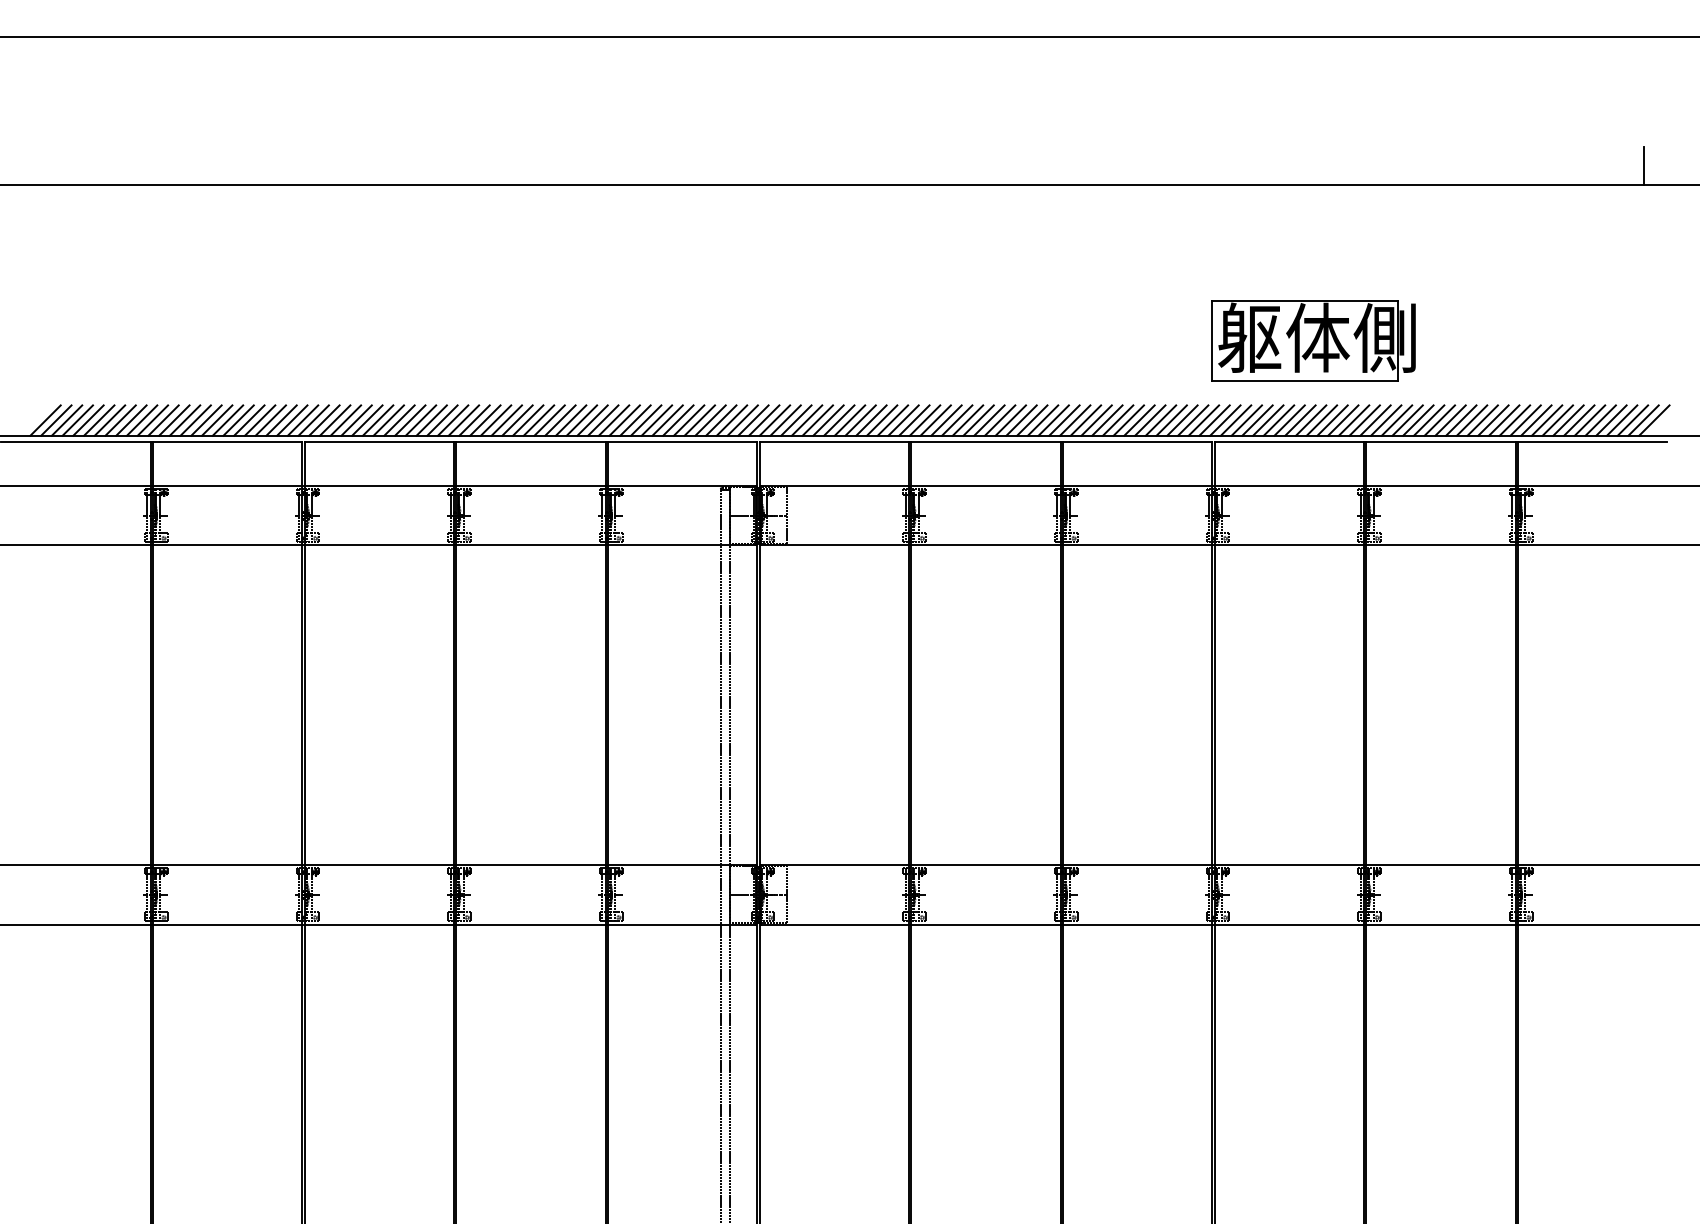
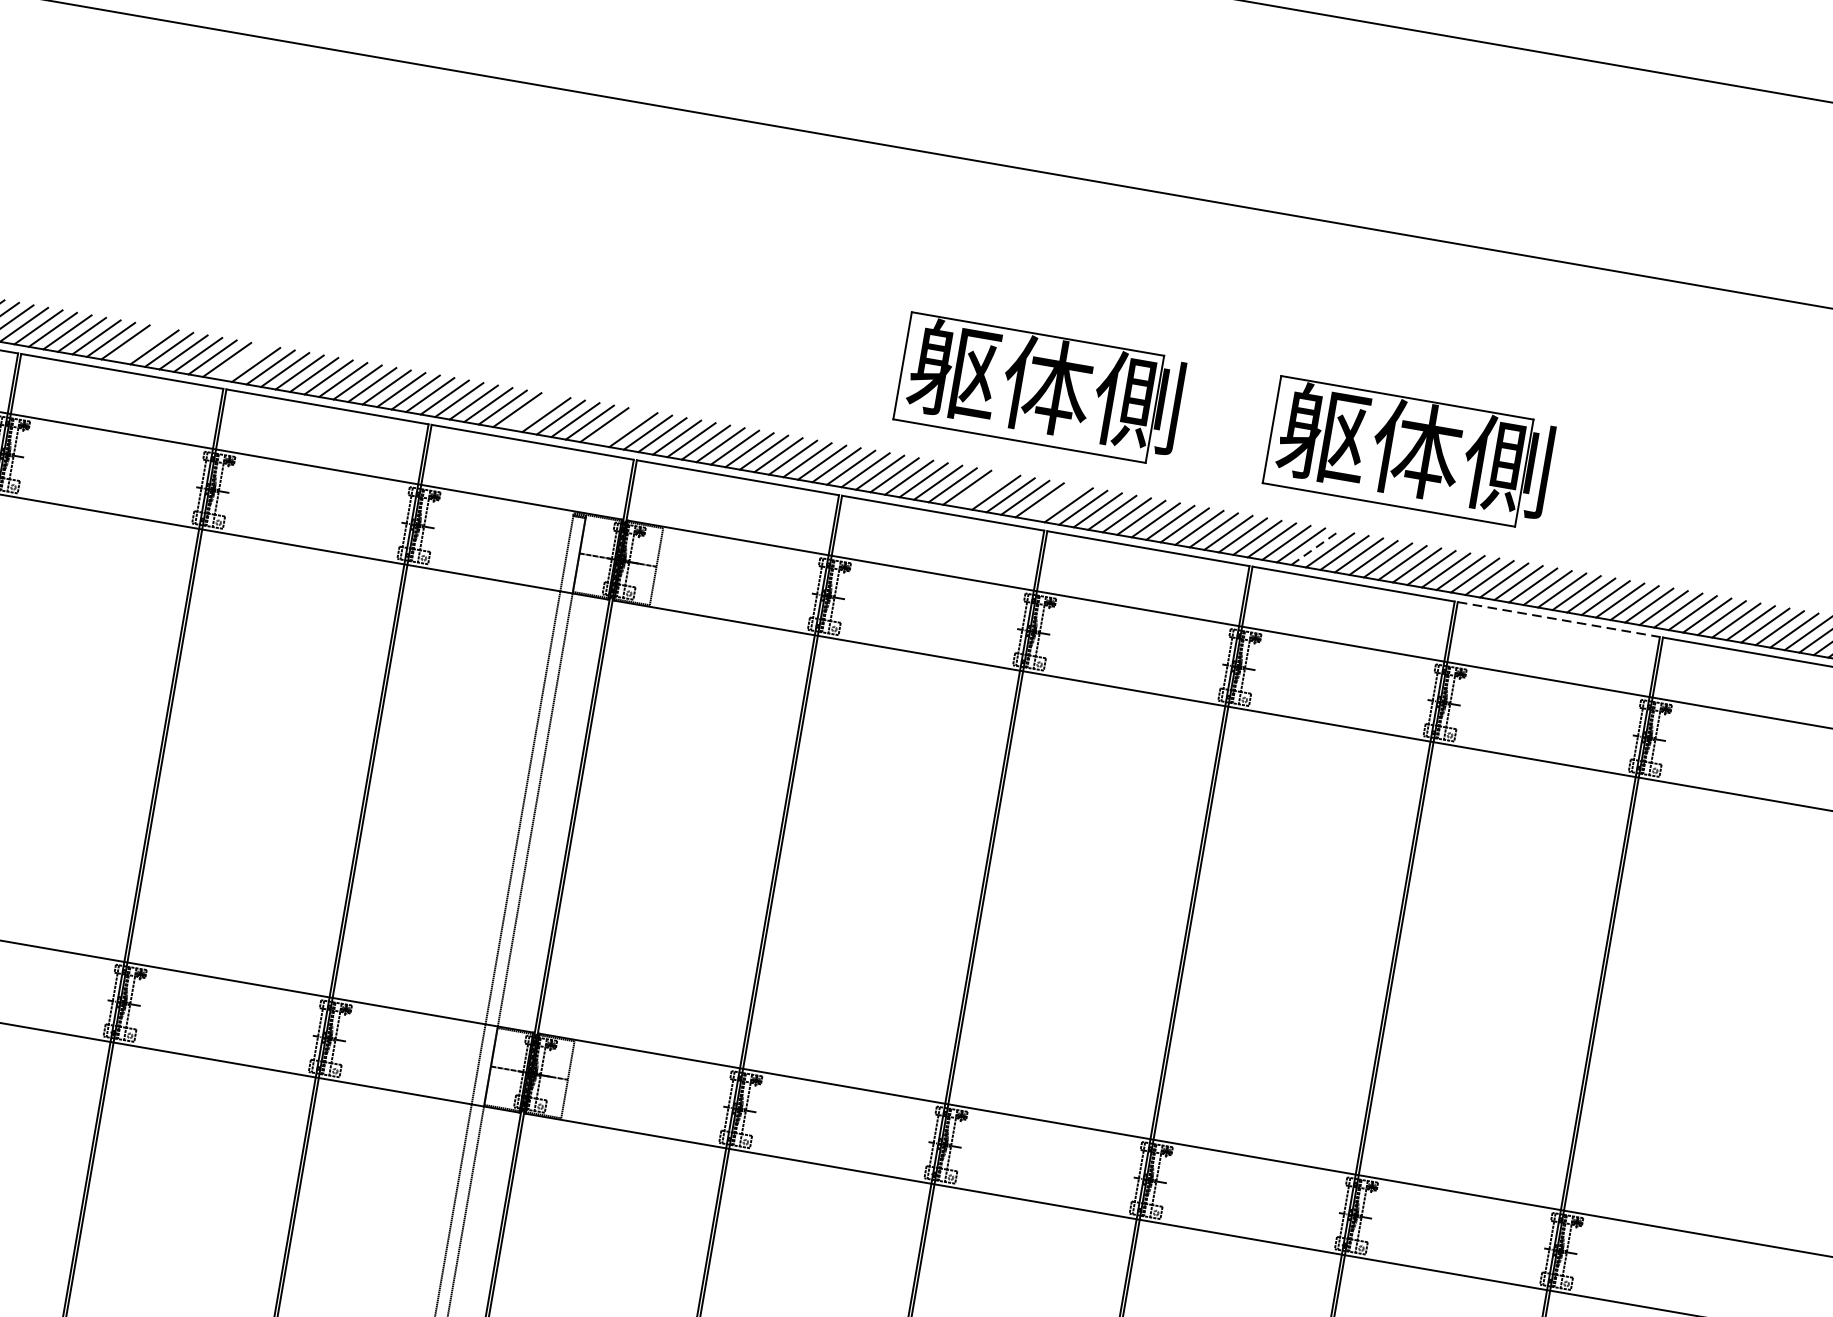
part: (1040, 340) -> (1040, 388), added
line: (388, 420) -> (139, 344), removed
line: (463, 420) -> (241, 362), removed
line: (678, 420) -> (532, 412), removed
line: (742, 420) -> (618, 427), removed
line: (1010, 420) -> (981, 490), removed
line: (1064, 420) -> (1054, 502), removed
line: (1257, 420) -> (1315, 547), solid -> dashed
line: (1441, 441) -> (1559, 619), solid -> dashed

